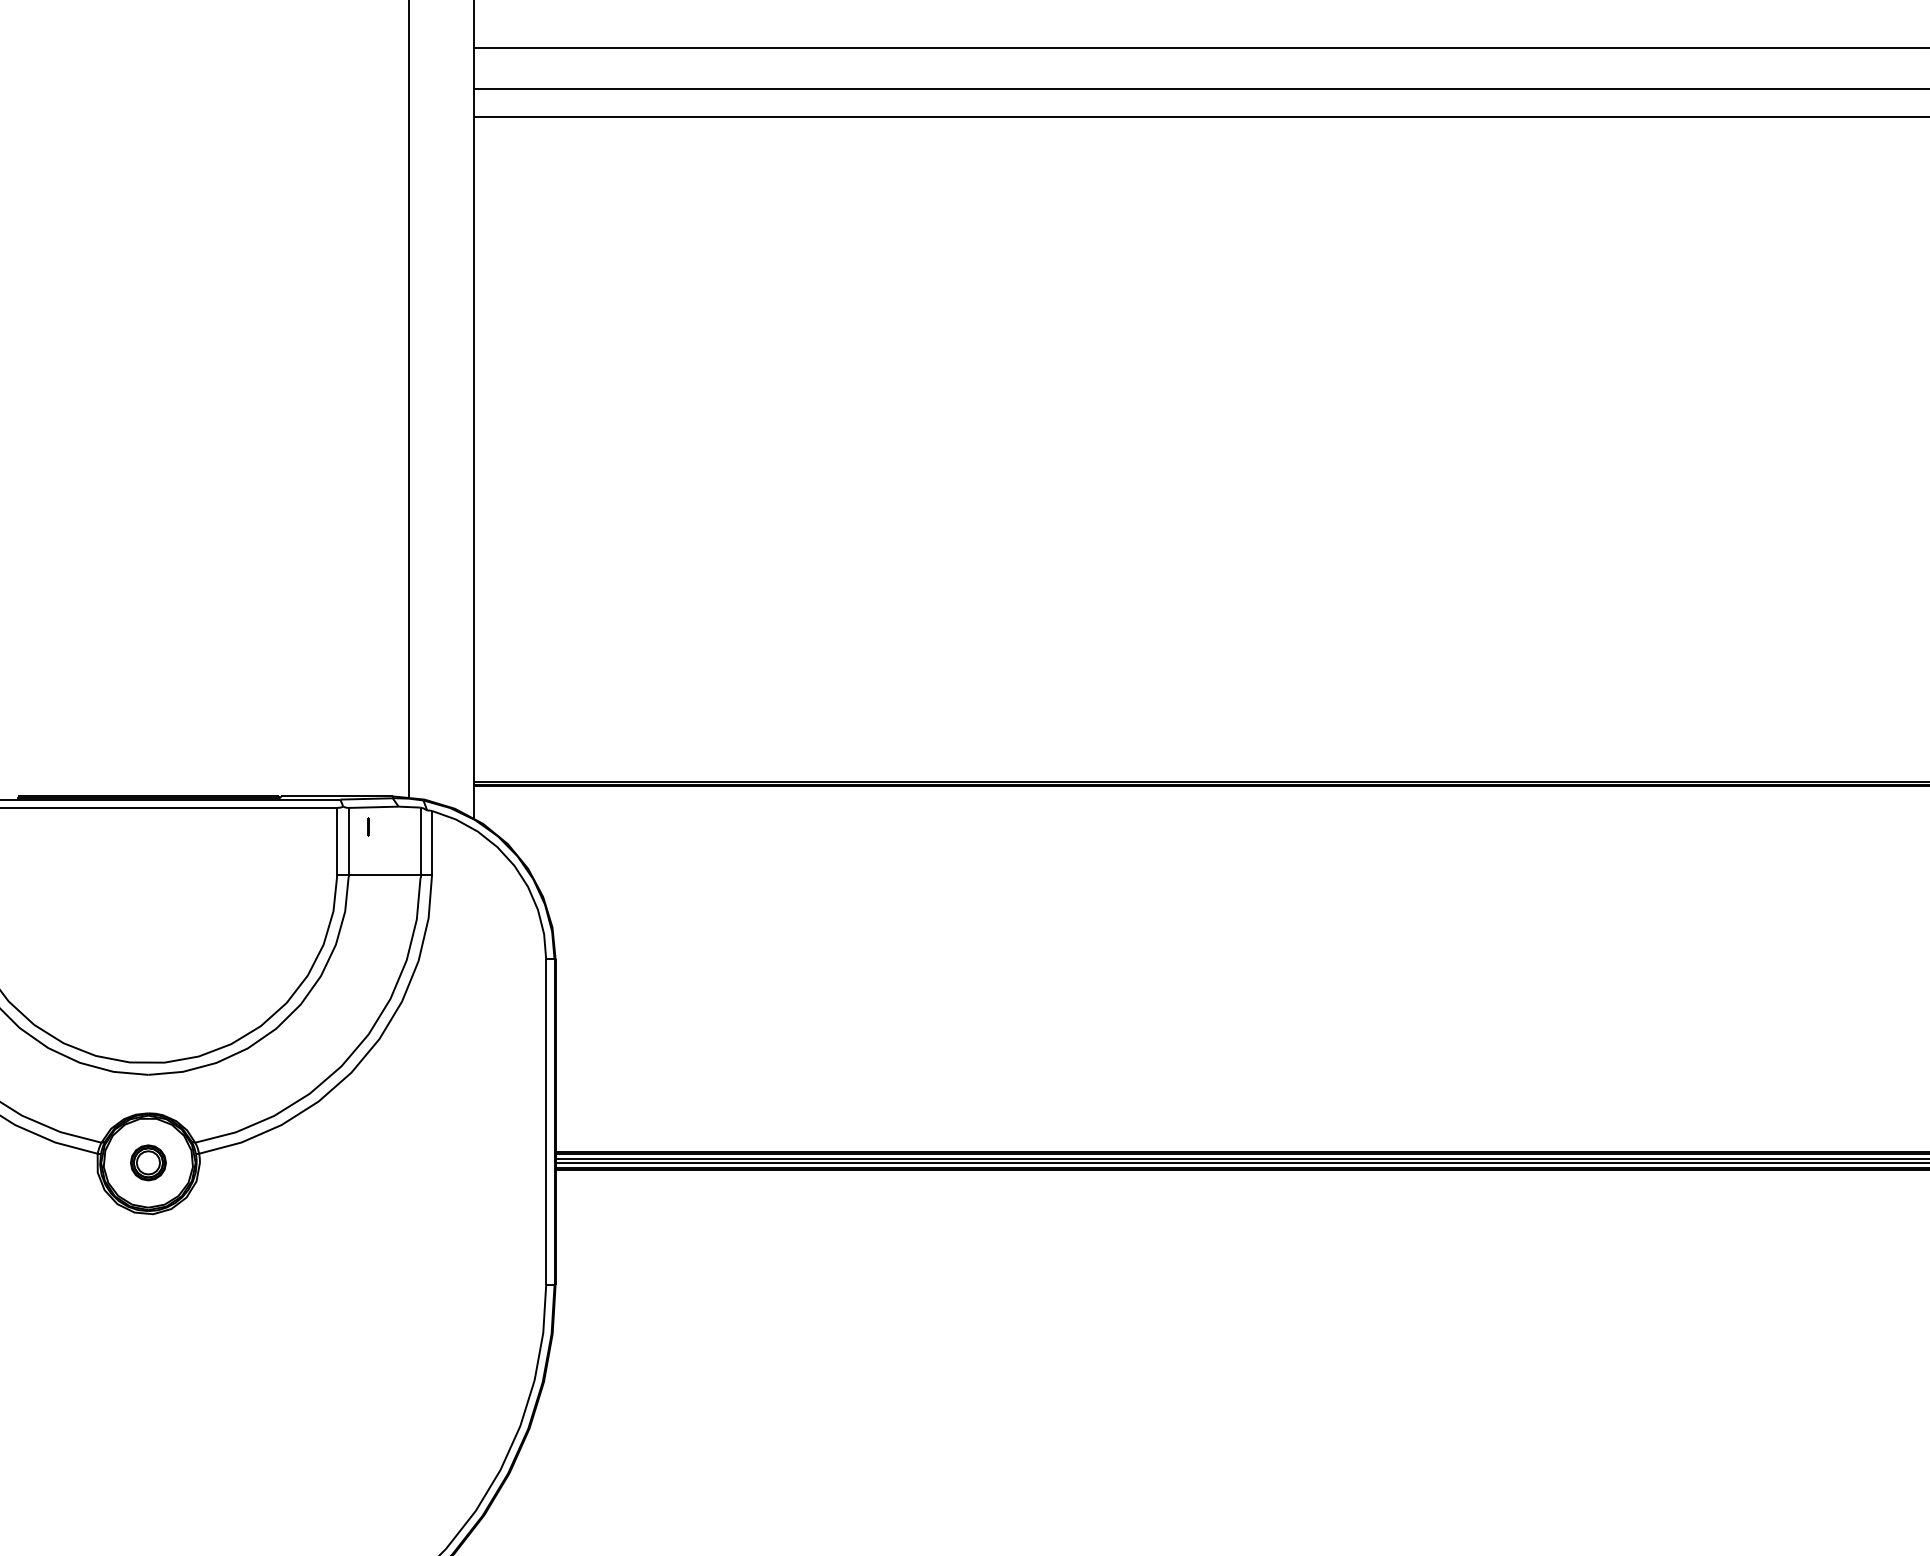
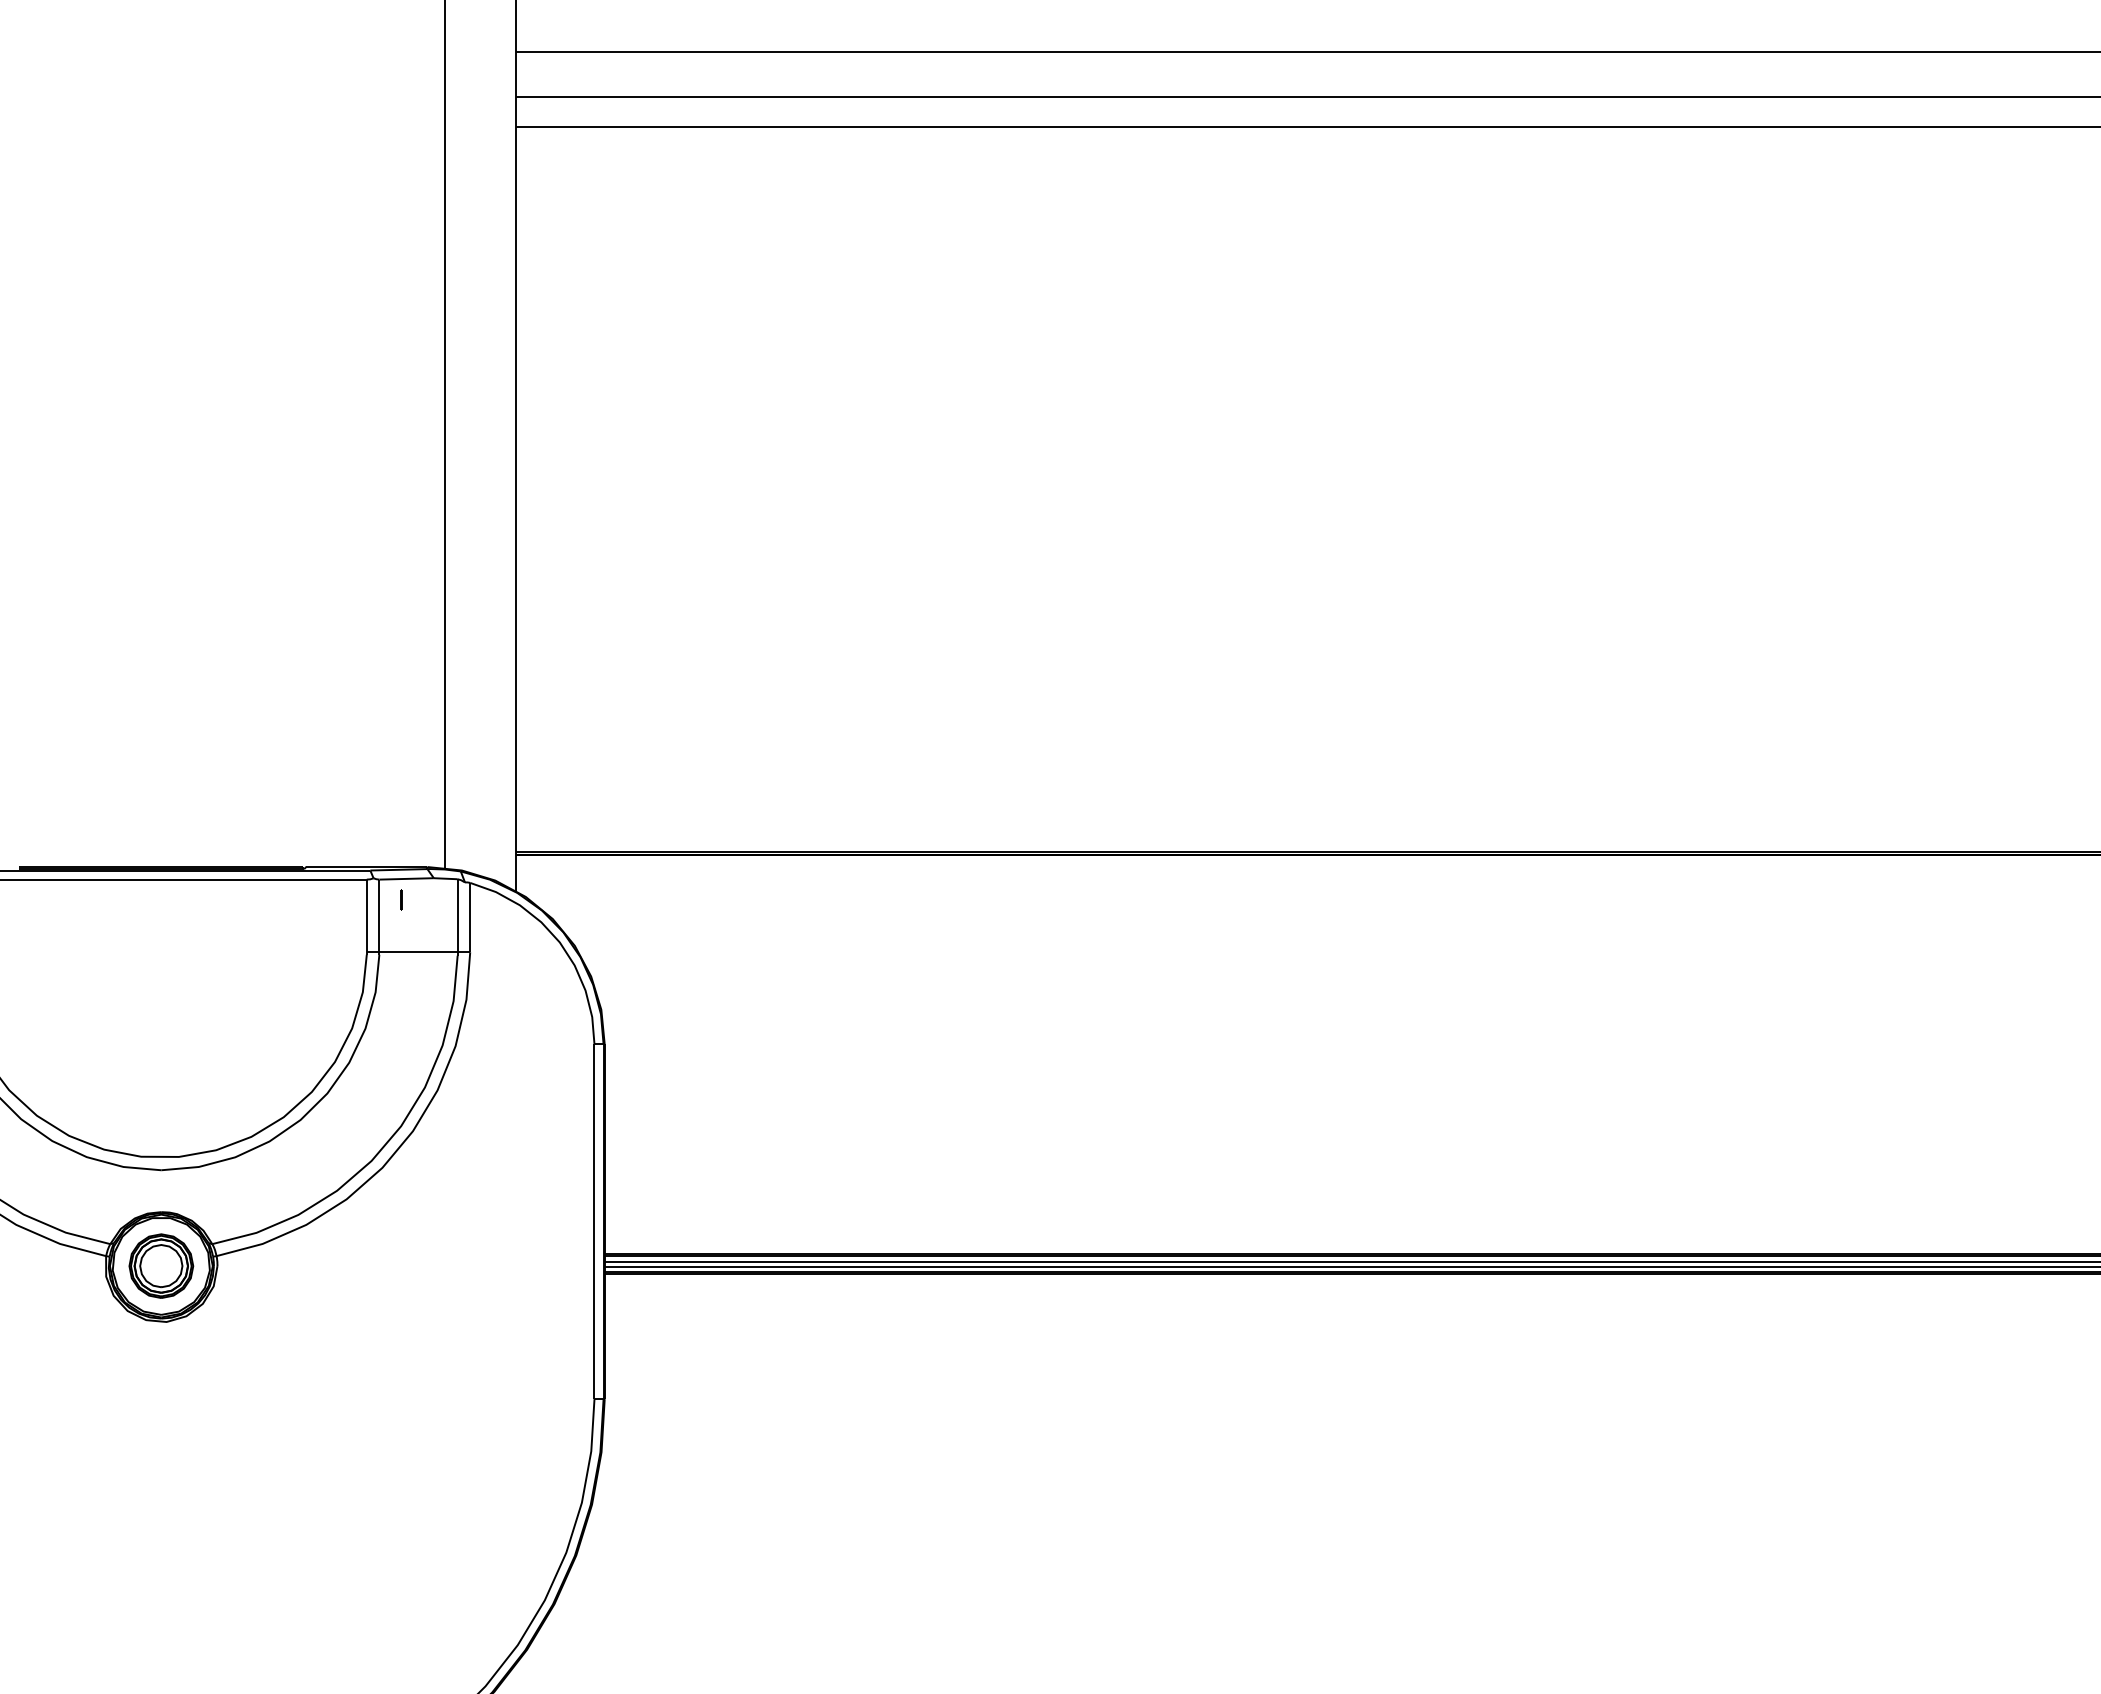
part: (148, 1162) -> (161, 1265), size x1.67

